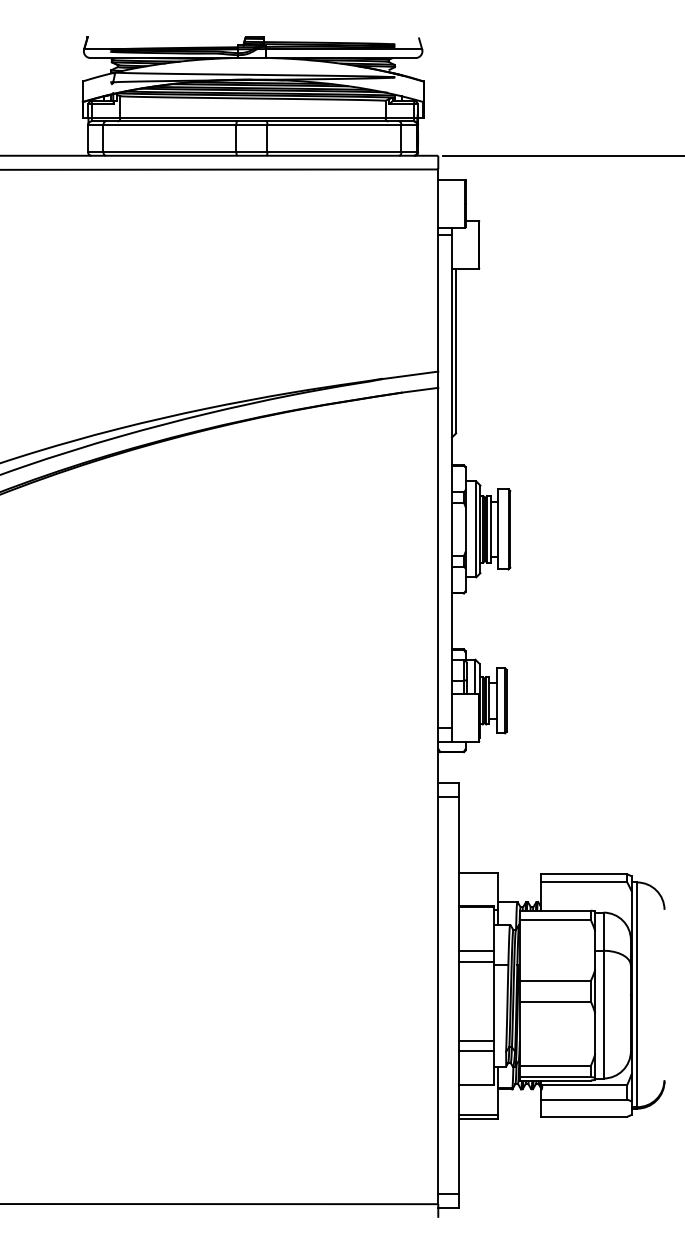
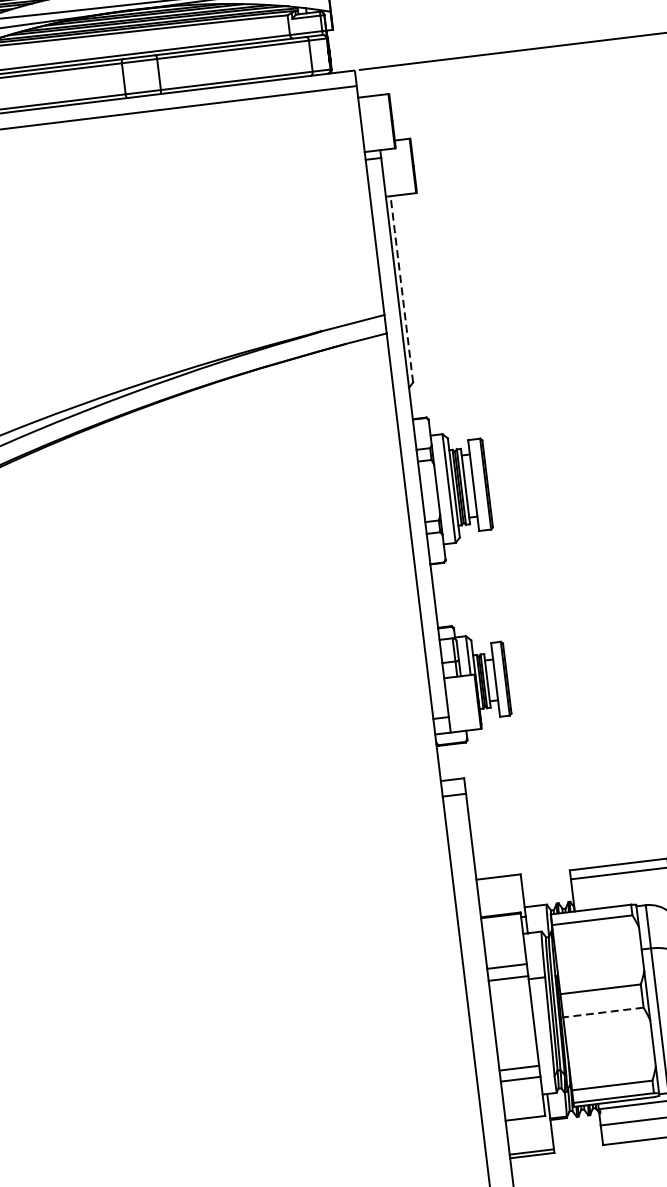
line: (456, 350) -> (402, 288), solid -> dashed
line: (554, 1001) -> (602, 1012), solid -> dashed

